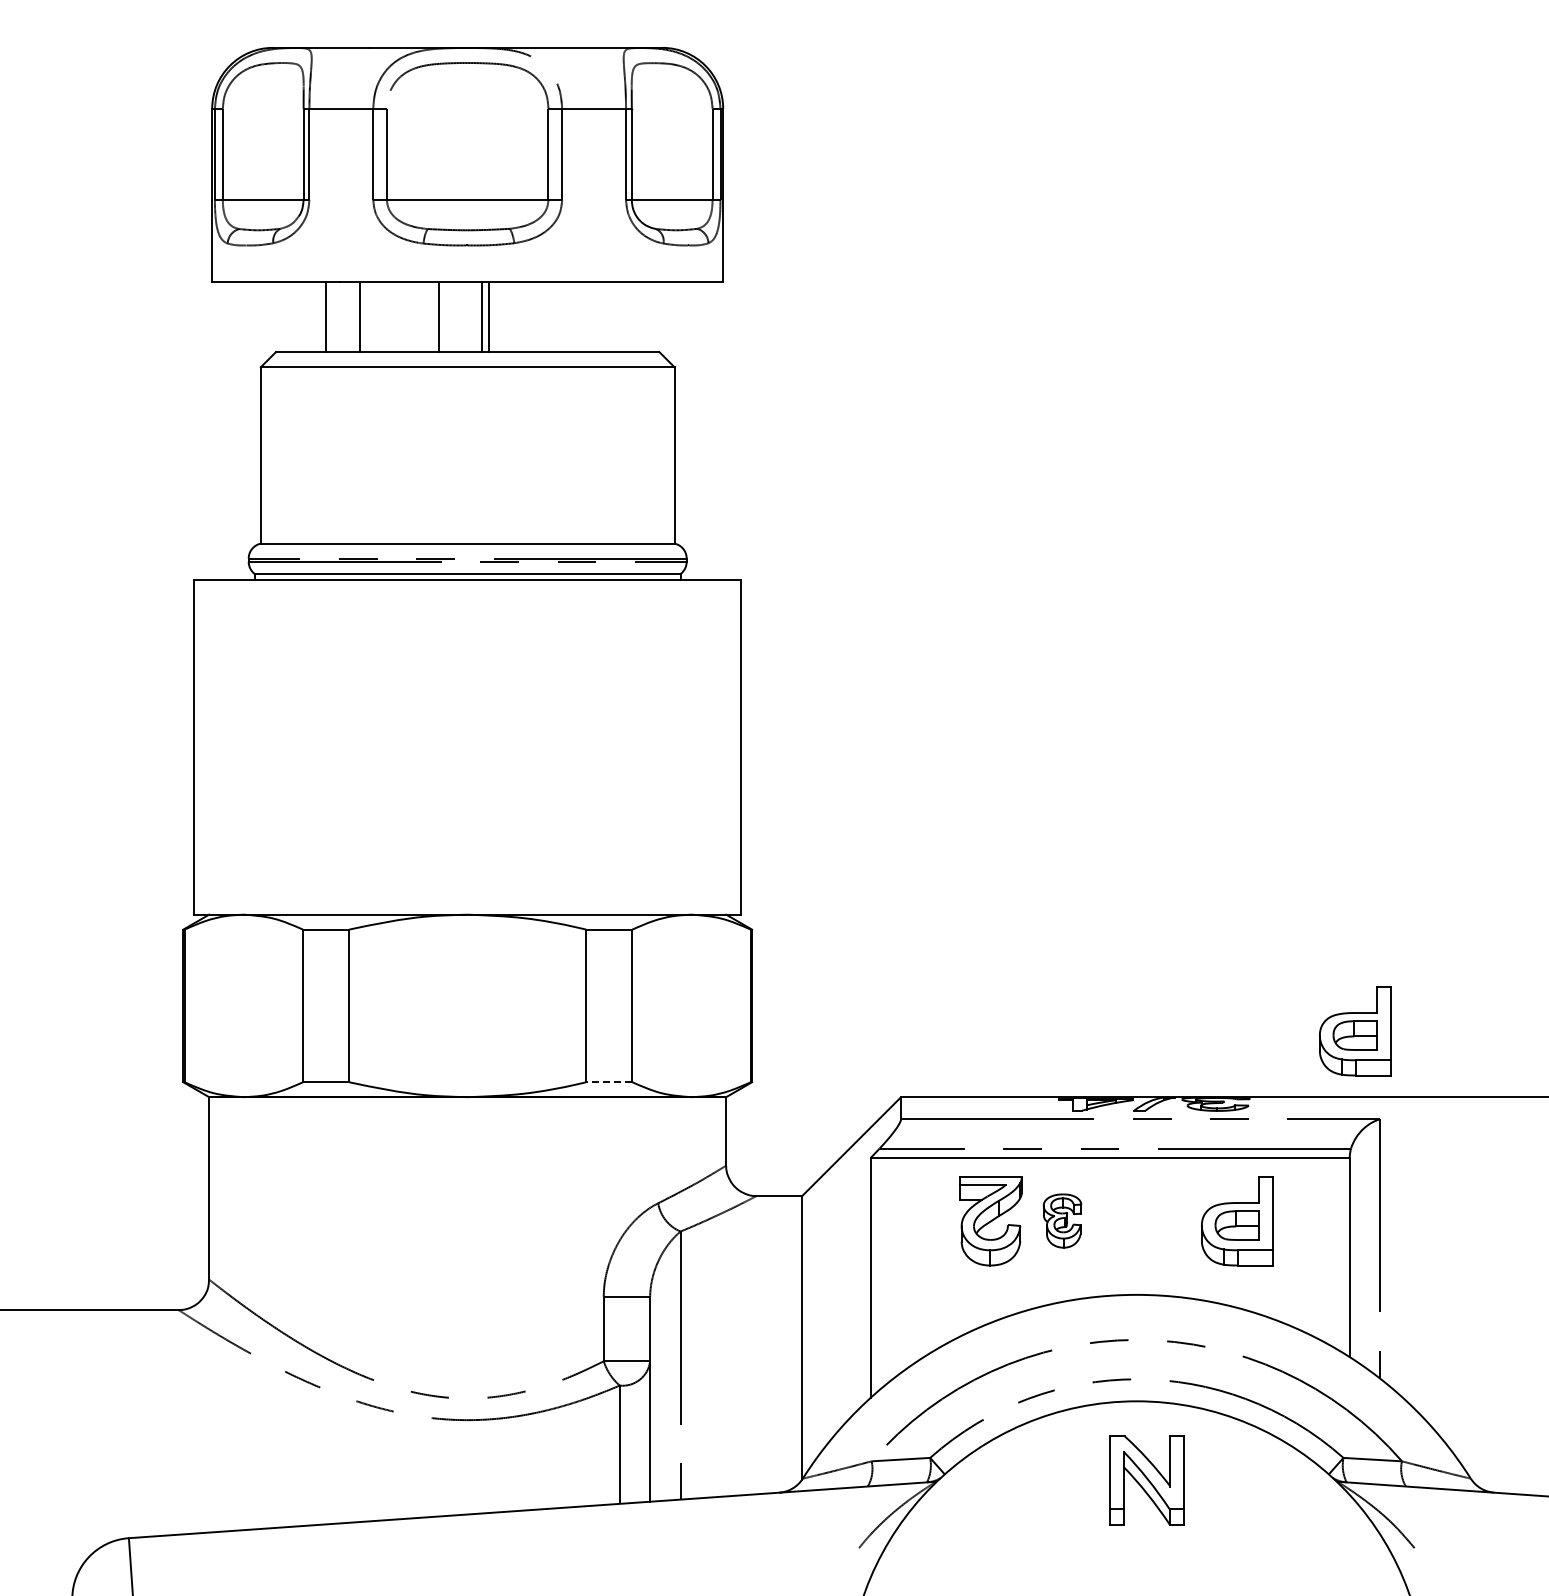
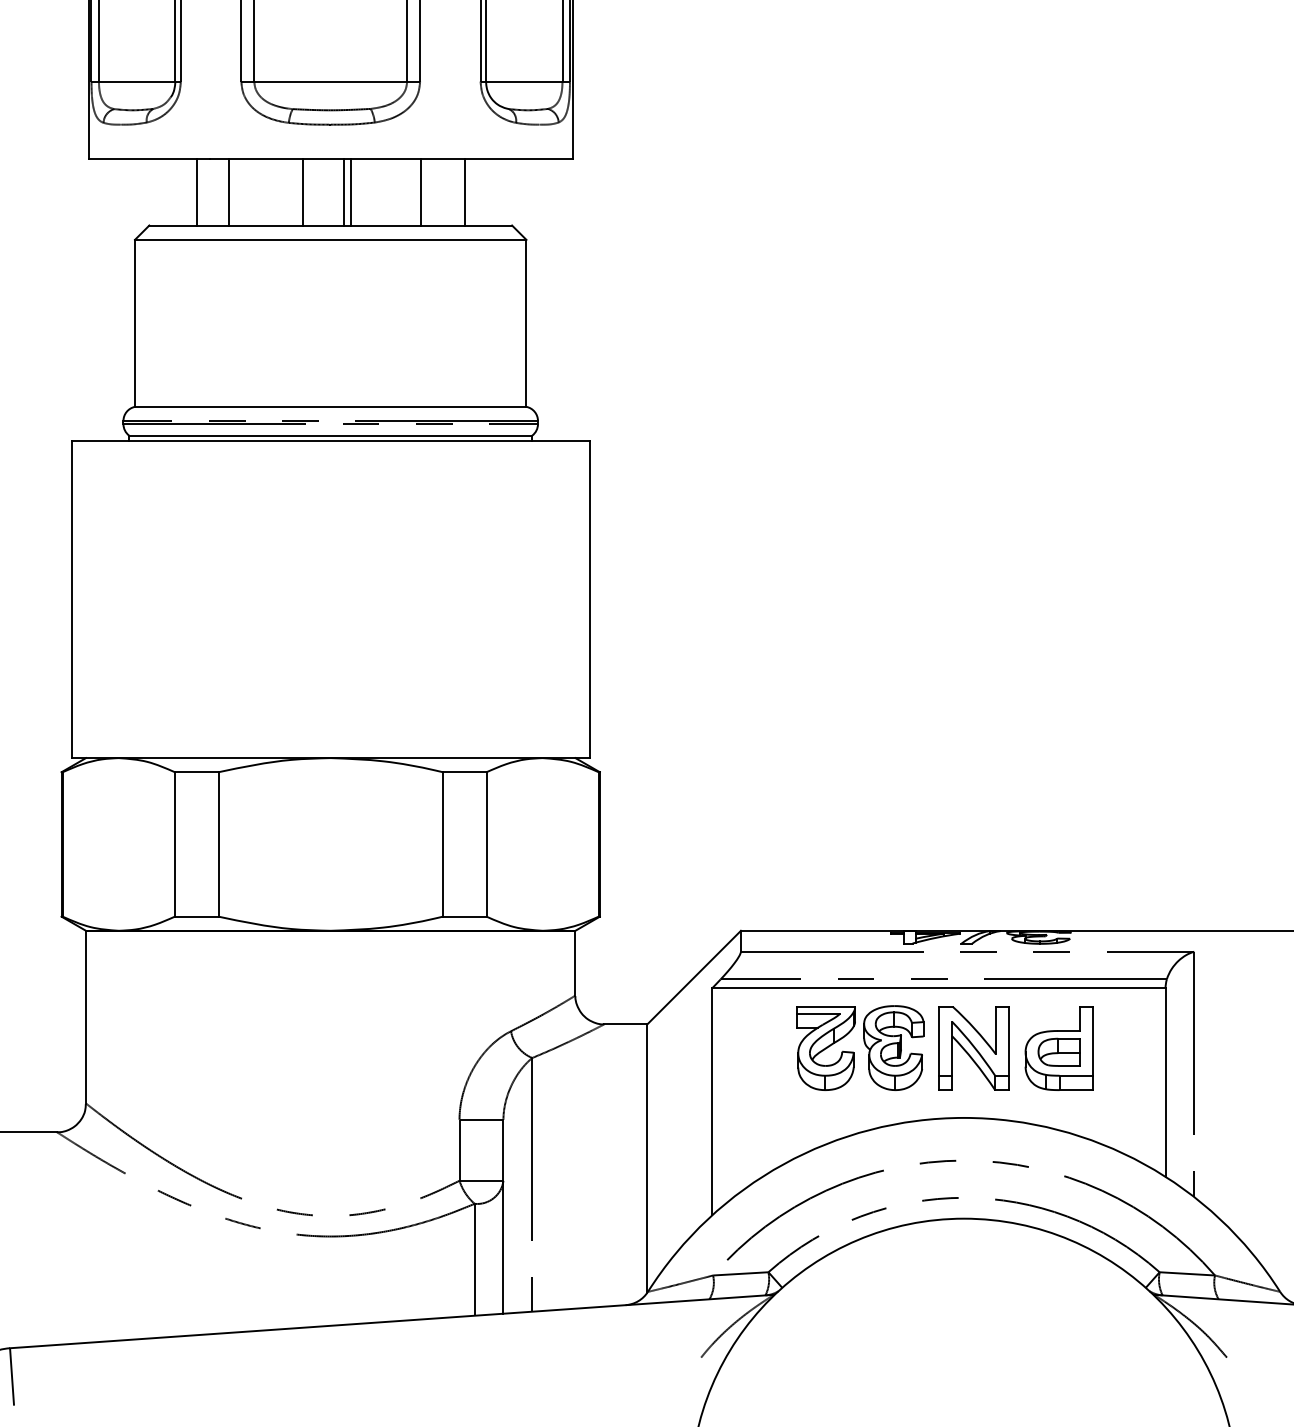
line: (563, 317) -> (421, 192), added
line: (609, 317) -> (464, 192), added
part: (1355, 1031) -> (1171, 868), removed
line: (608, 1082) -> (463, 916), dashed -> solid
part: (1062, 1220) -> (893, 1047), size x1.67
part: (1146, 1480) -> (973, 1048), moved

